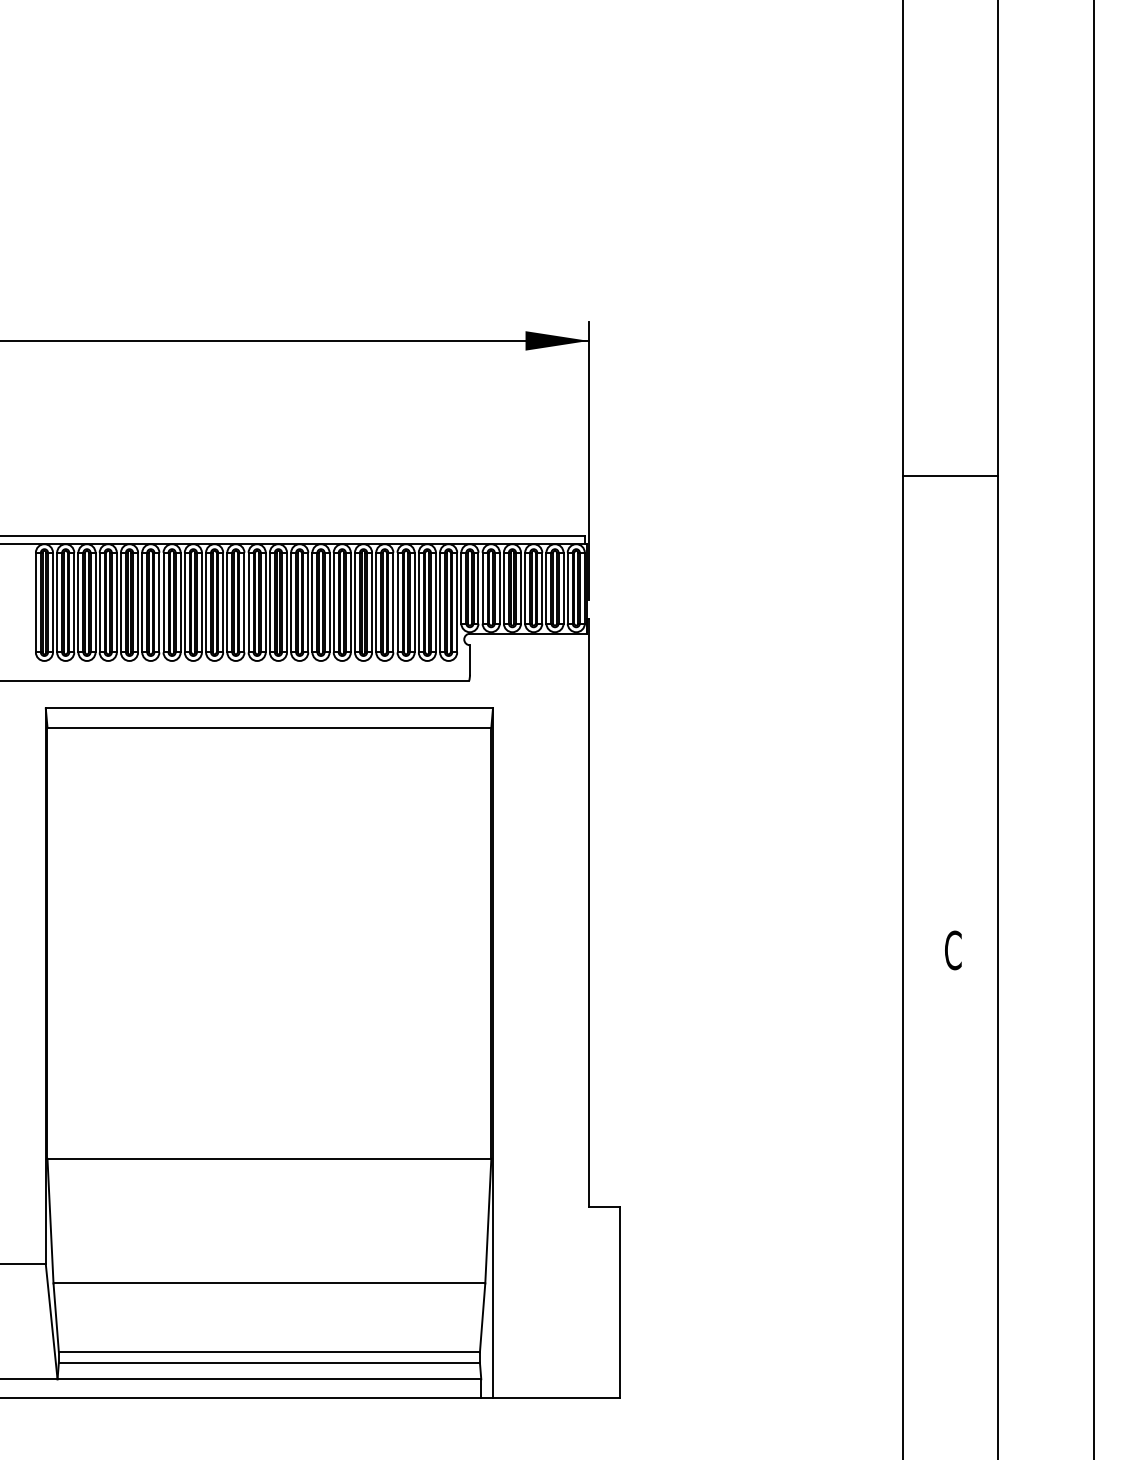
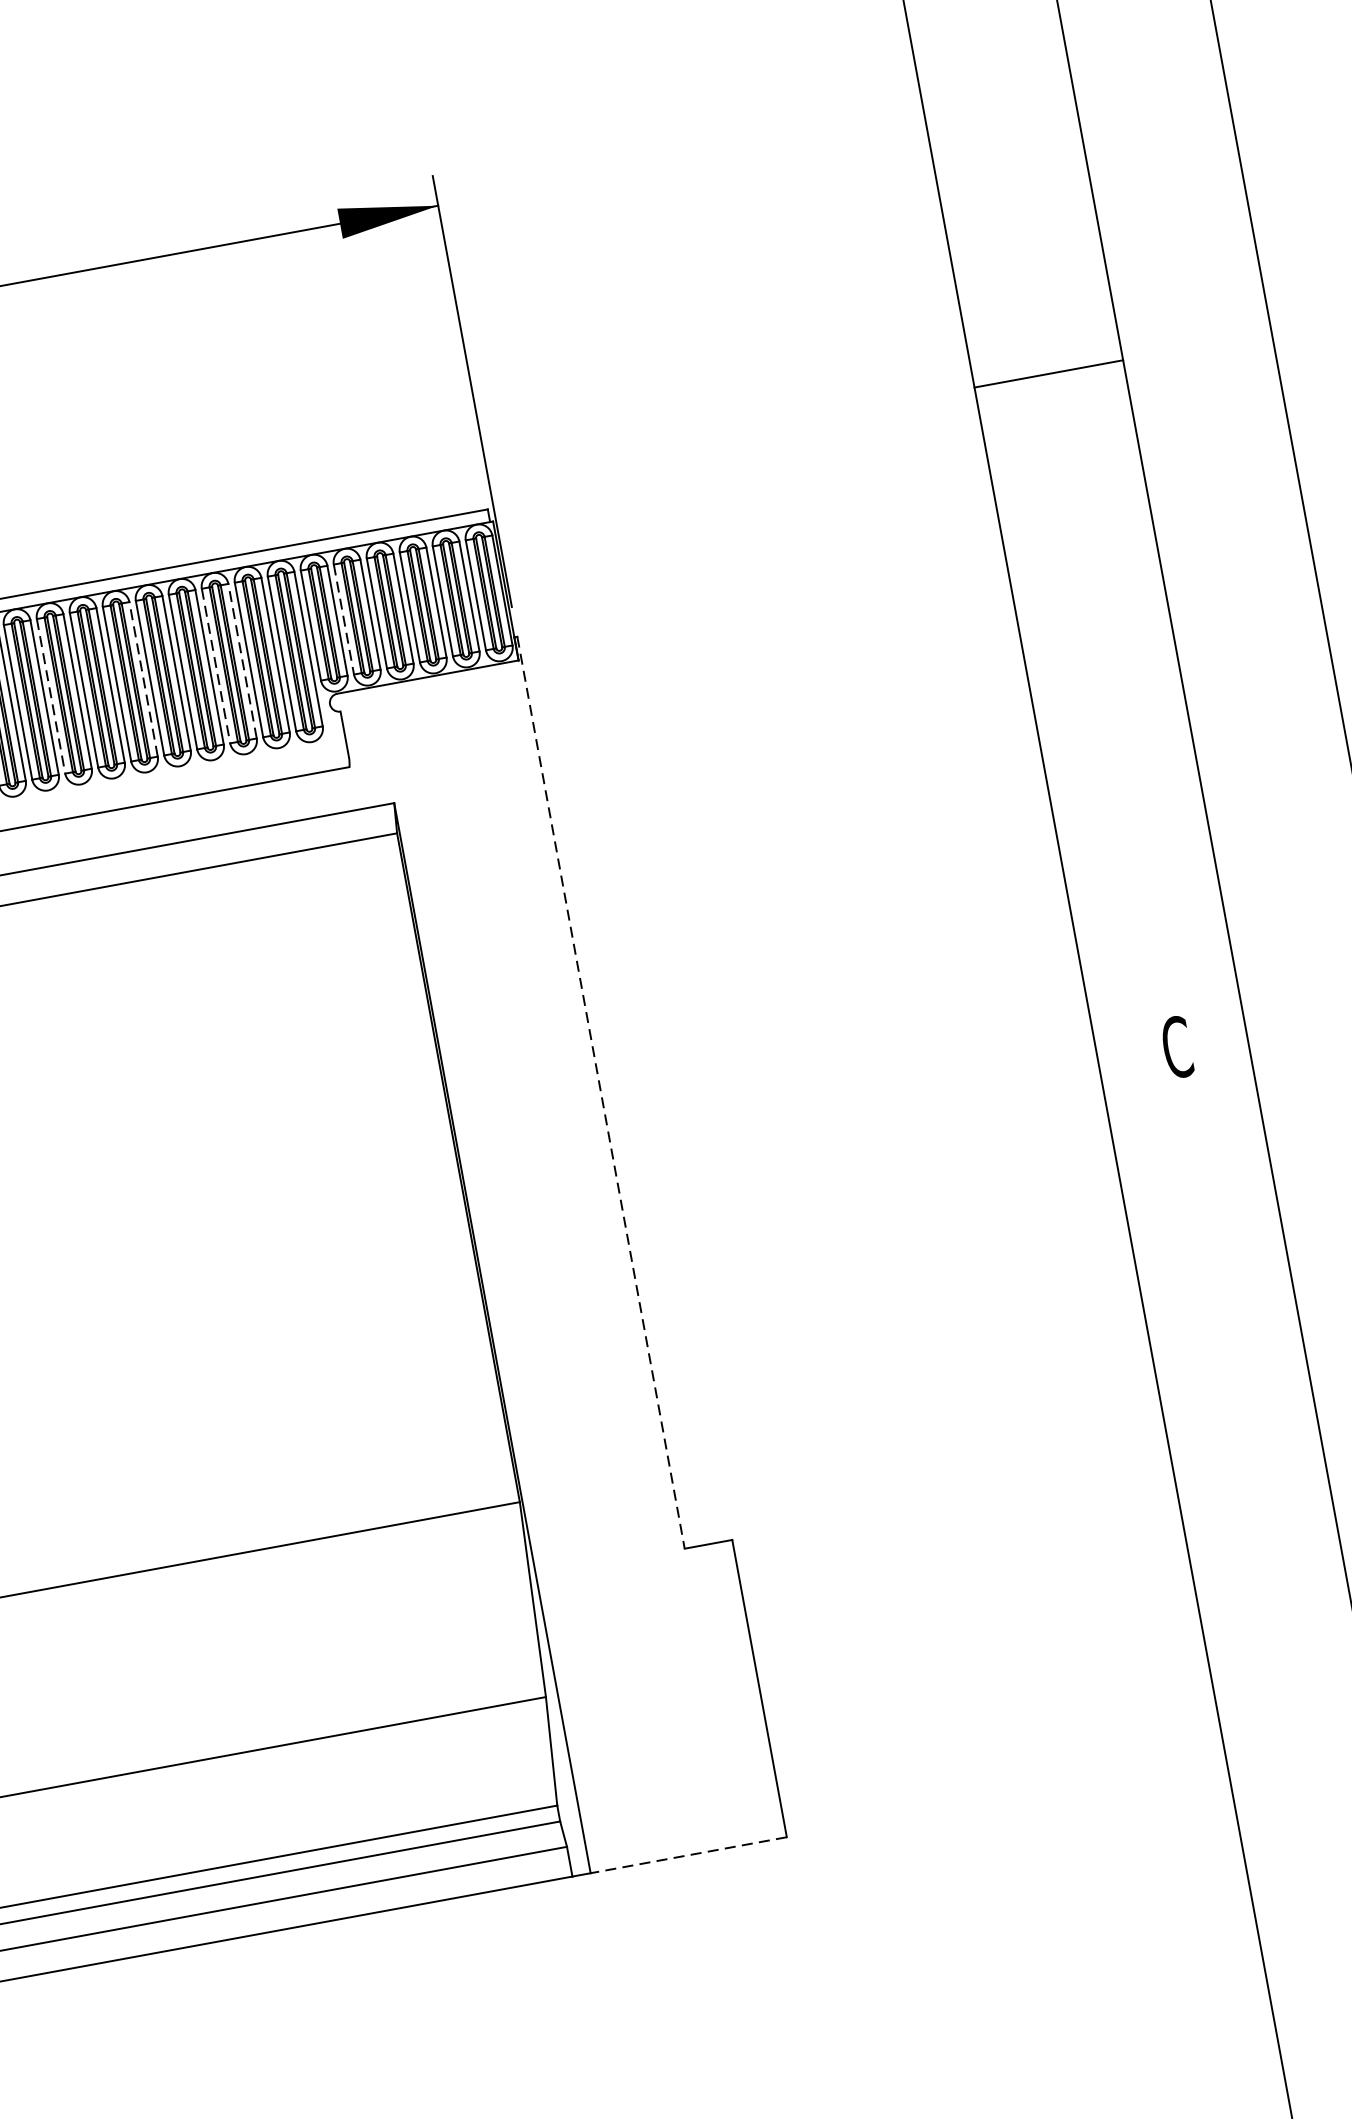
line: (950, 475) -> (1048, 373), moved
line: (482, 588) -> (343, 620), solid -> dashed
line: (291, 602) -> (51, 696), solid -> dashed
line: (350, 602) -> (143, 679), solid -> dashed
line: (397, 602) -> (215, 665), solid -> dashed
line: (414, 602) -> (242, 661), solid -> dashed
line: (588, 912) -> (600, 1092), solid -> dashed
line: (555, 1398) -> (687, 1855), solid -> dashed

